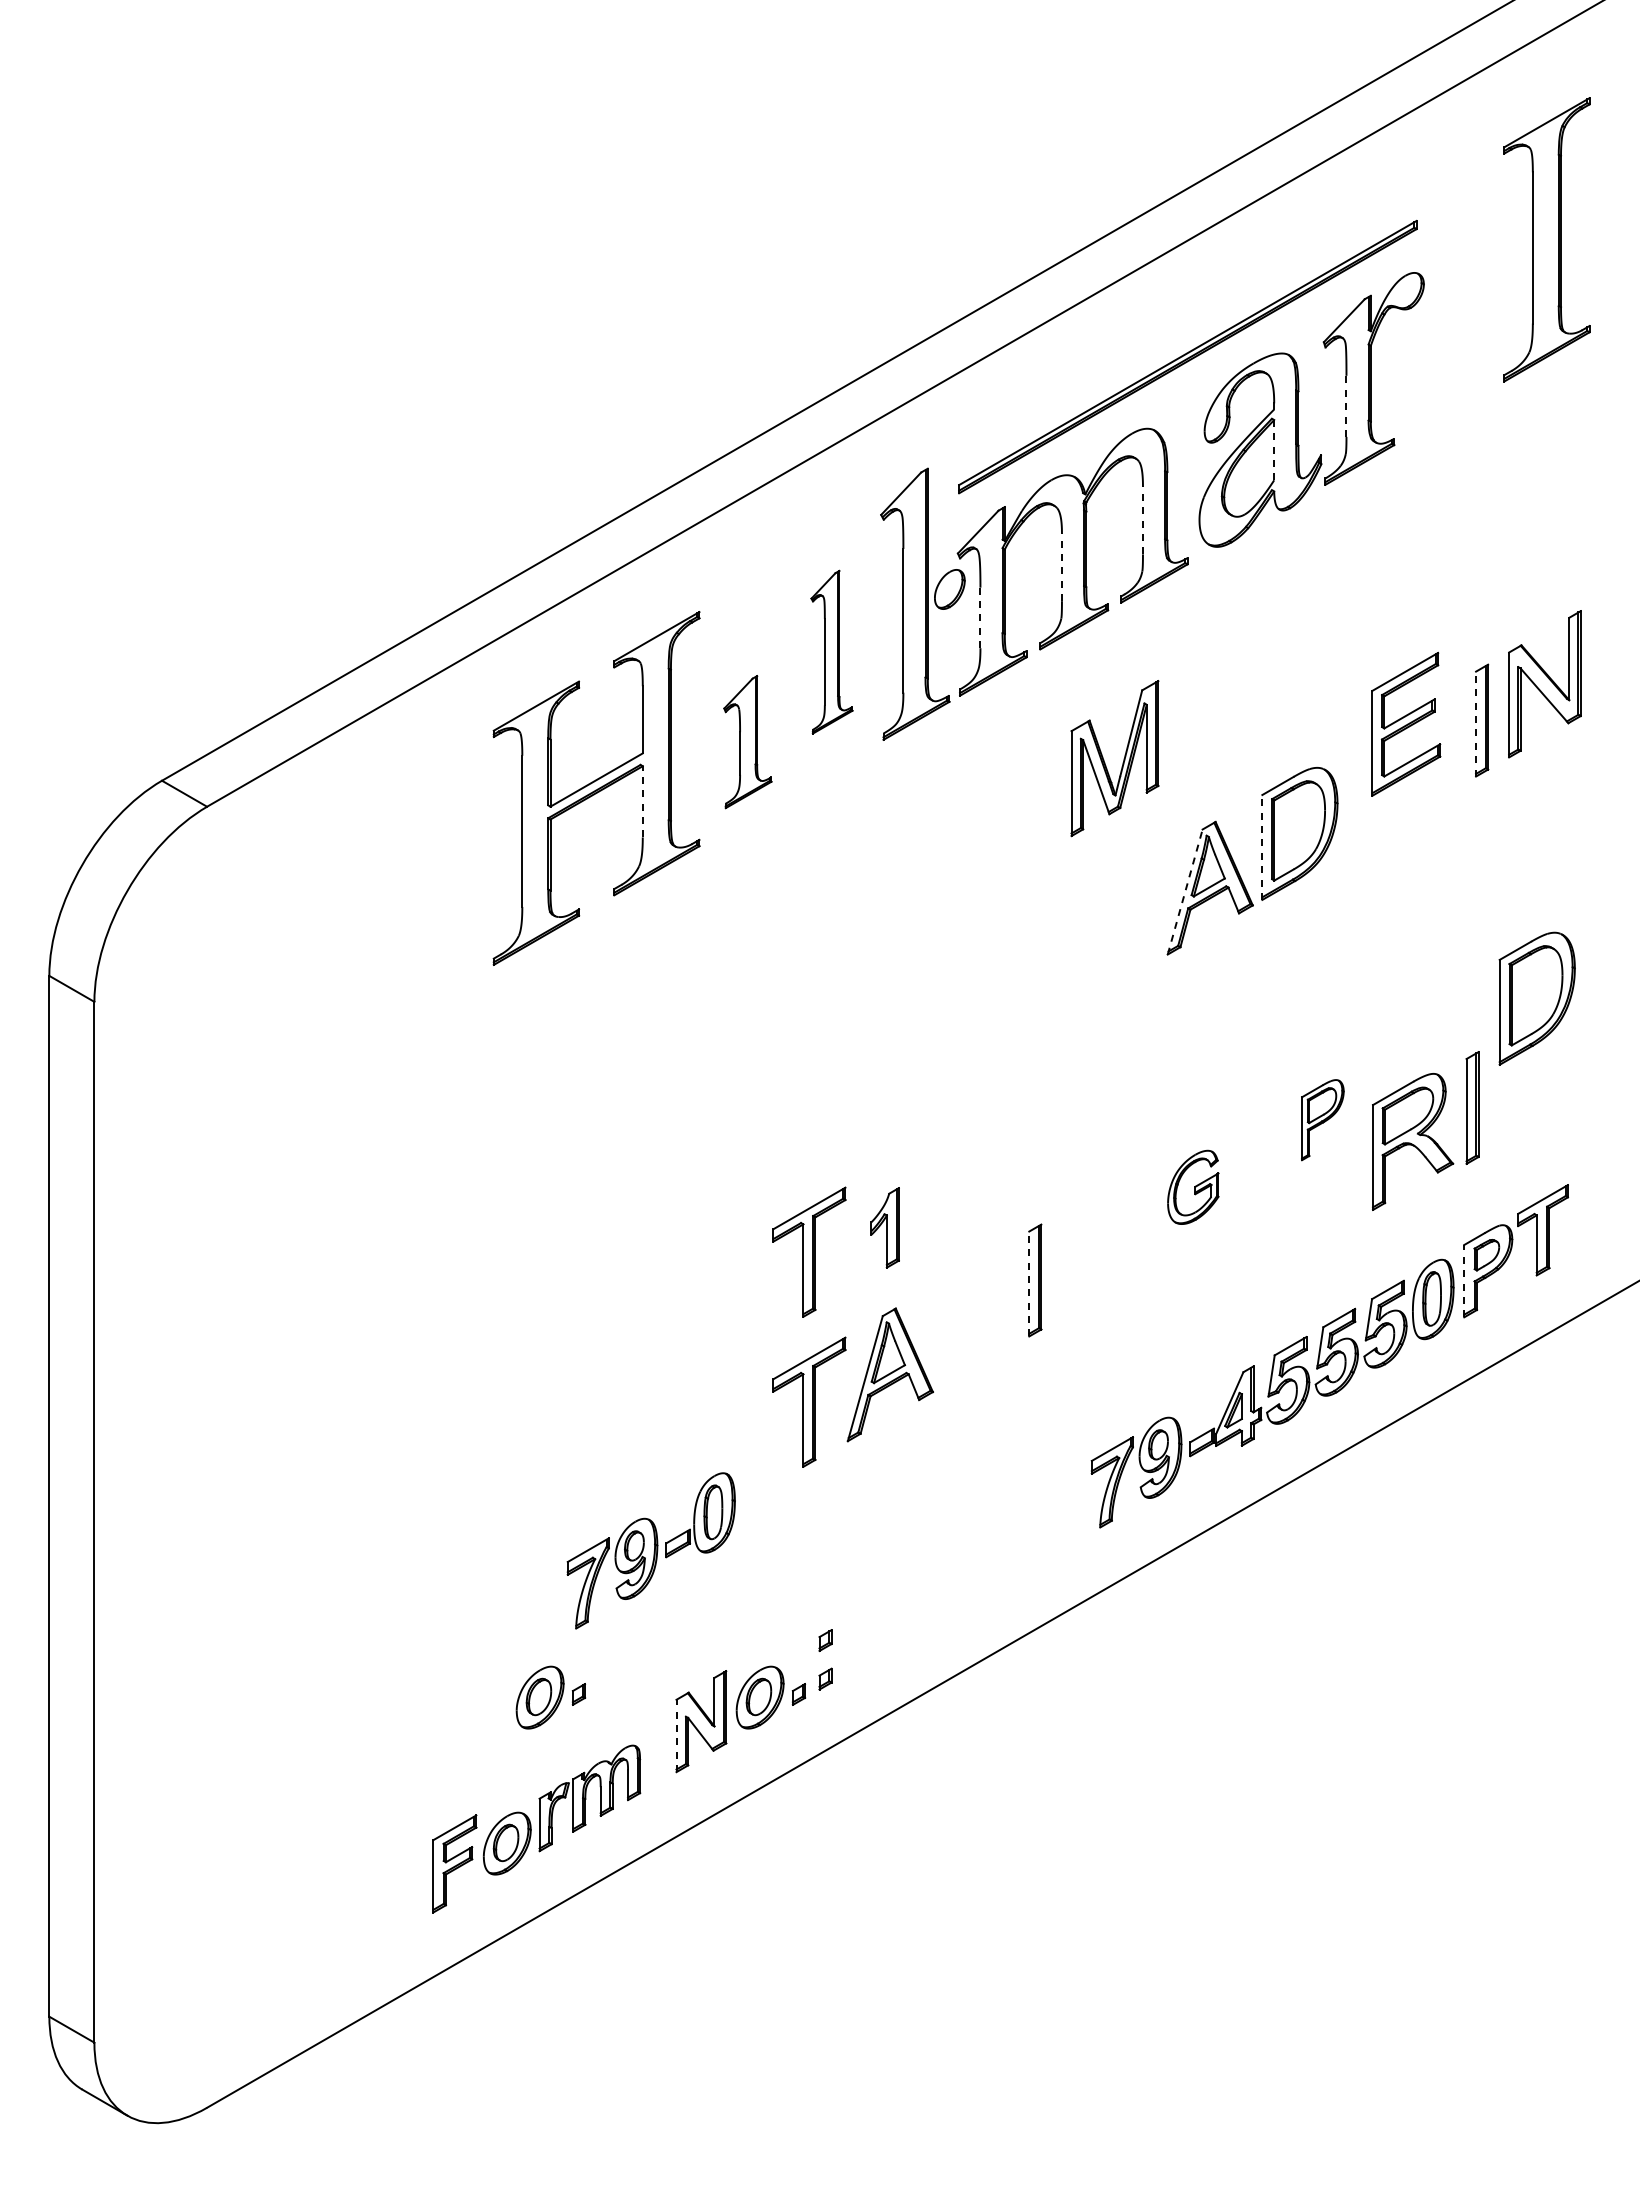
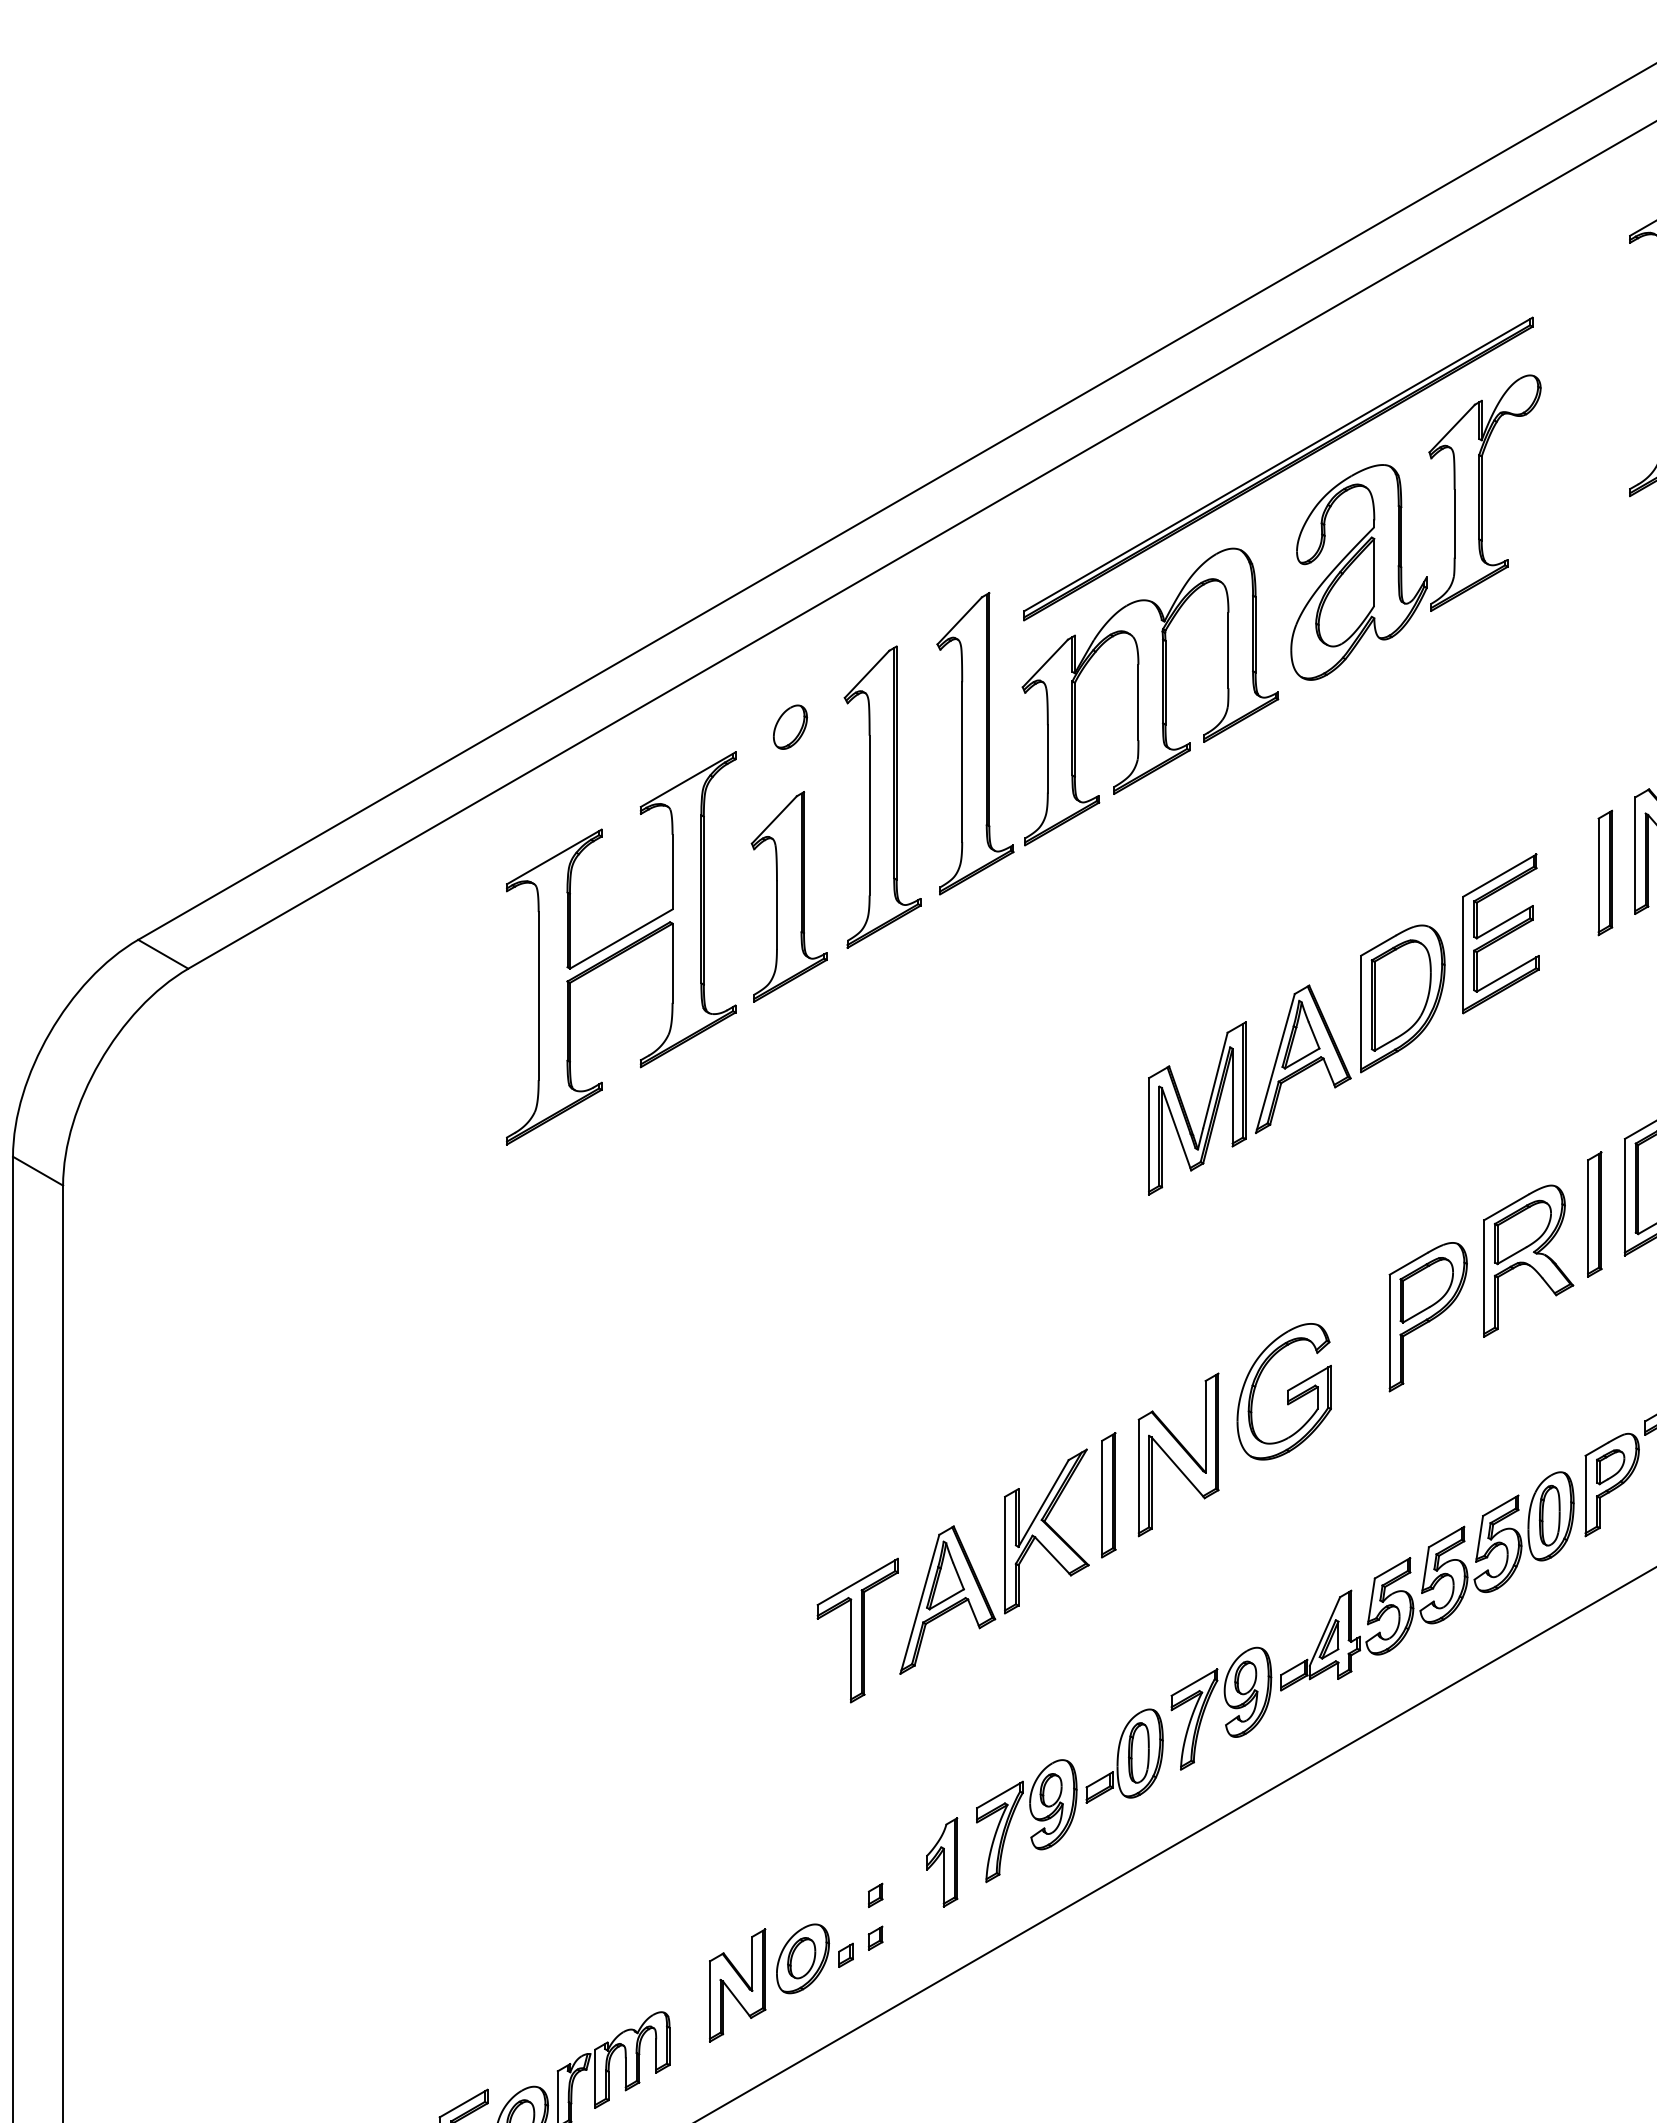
line: (1346, 406) -> (1454, 523), dashed -> solid
line: (1274, 449) -> (1374, 571), dashed -> solid
line: (1142, 520) -> (1227, 650), dashed -> solid
line: (1061, 567) -> (1137, 702), dashed -> solid
part: (949, 589) -> (790, 727), moved
line: (980, 617) -> (1047, 758), dashed -> solid
part: (831, 651) -> (882, 796), size x1.67
part: (1406, 723) -> (1501, 932), moved
line: (1476, 723) -> (1599, 876), dashed -> solid
part: (747, 741) -> (788, 896), size x1.43
part: (1122, 762) -> (1205, 1112), moved
line: (642, 801) -> (672, 962), dashed -> solid
line: (1262, 846) -> (1361, 1012), dashed -> solid
line: (1185, 892) -> (1275, 1064), dashed -> solid
part: (1472, 1107) -> (1594, 1214), moved
part: (1322, 1119) -> (1427, 1316), size x1.67
part: (1413, 1141) -> (1529, 1260), moved
part: (1193, 1187) -> (1284, 1391), size x1.67
part: (884, 1227) -> (941, 1862), moved
part: (1097, 1244) -> (1177, 1455), added
part: (809, 1251) -> (857, 1463), removed
line: (1464, 1280) -> (1585, 1495), dashed -> solid
line: (1029, 1283) -> (1102, 1498), dashed -> solid
part: (979, 1312) -> (1046, 1530), added
part: (650, 1550) -> (1069, 1795), moved
part: (550, 1697) -> (569, 1958), removed
line: (676, 1735) -> (710, 2000), dashed -> solid

